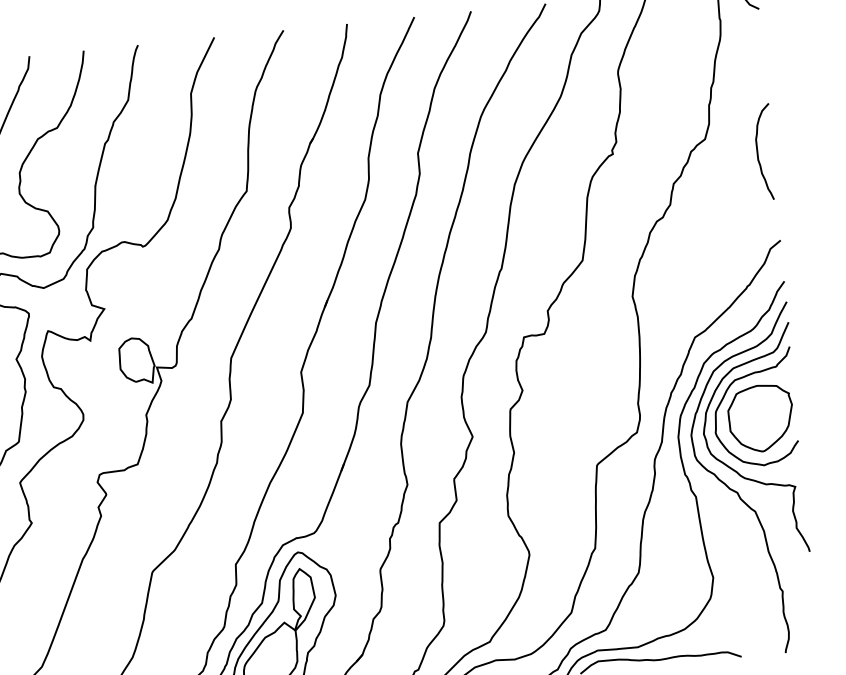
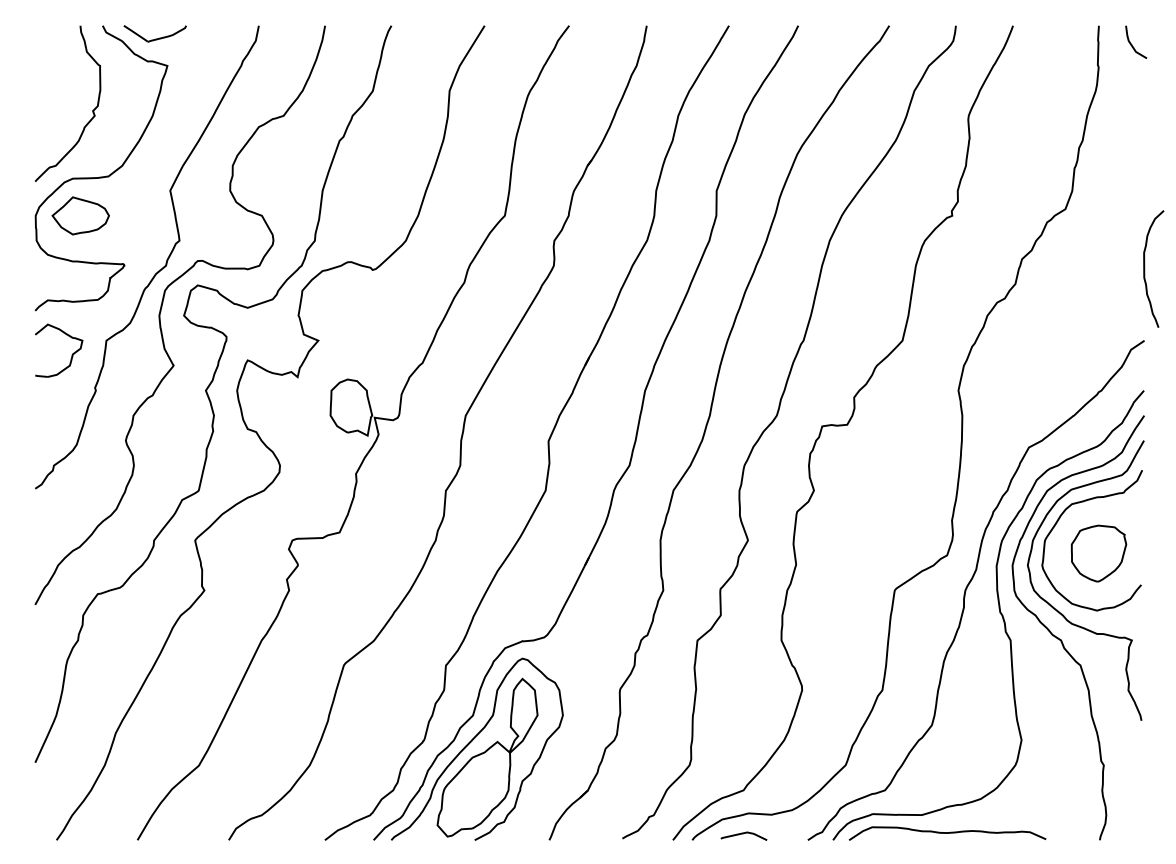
curve: (758, 152) -> (1145, 268), moved
part: (760, 418) -> (1098, 553), size x0.7

